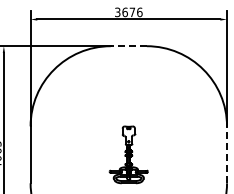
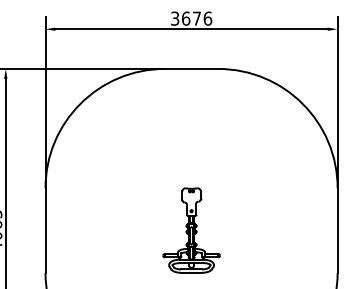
line: (128, 46) -> (191, 69), dashed -> solid
line: (227, 154) -> (338, 230), dashed -> solid

